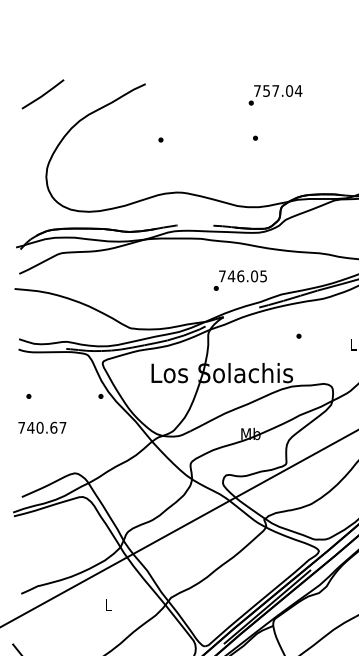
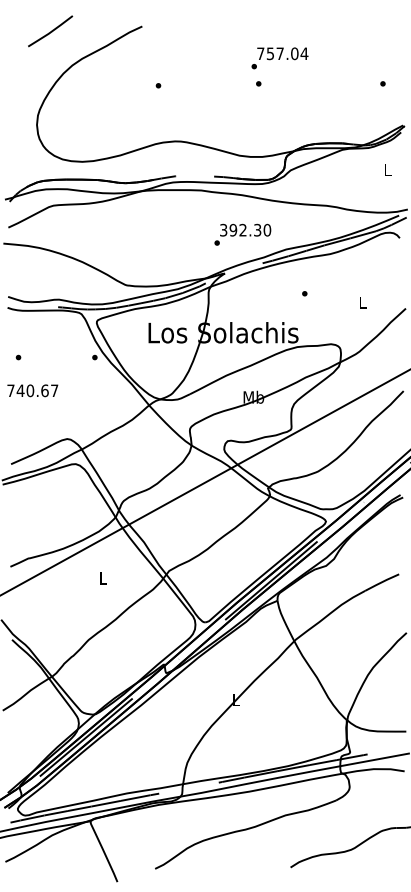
line: (43, 94) -> (50, 31), moved
text: (275, 95) -> (279, 58), moved
text: (243, 275) -> (245, 229), 746.05 -> 392.30

